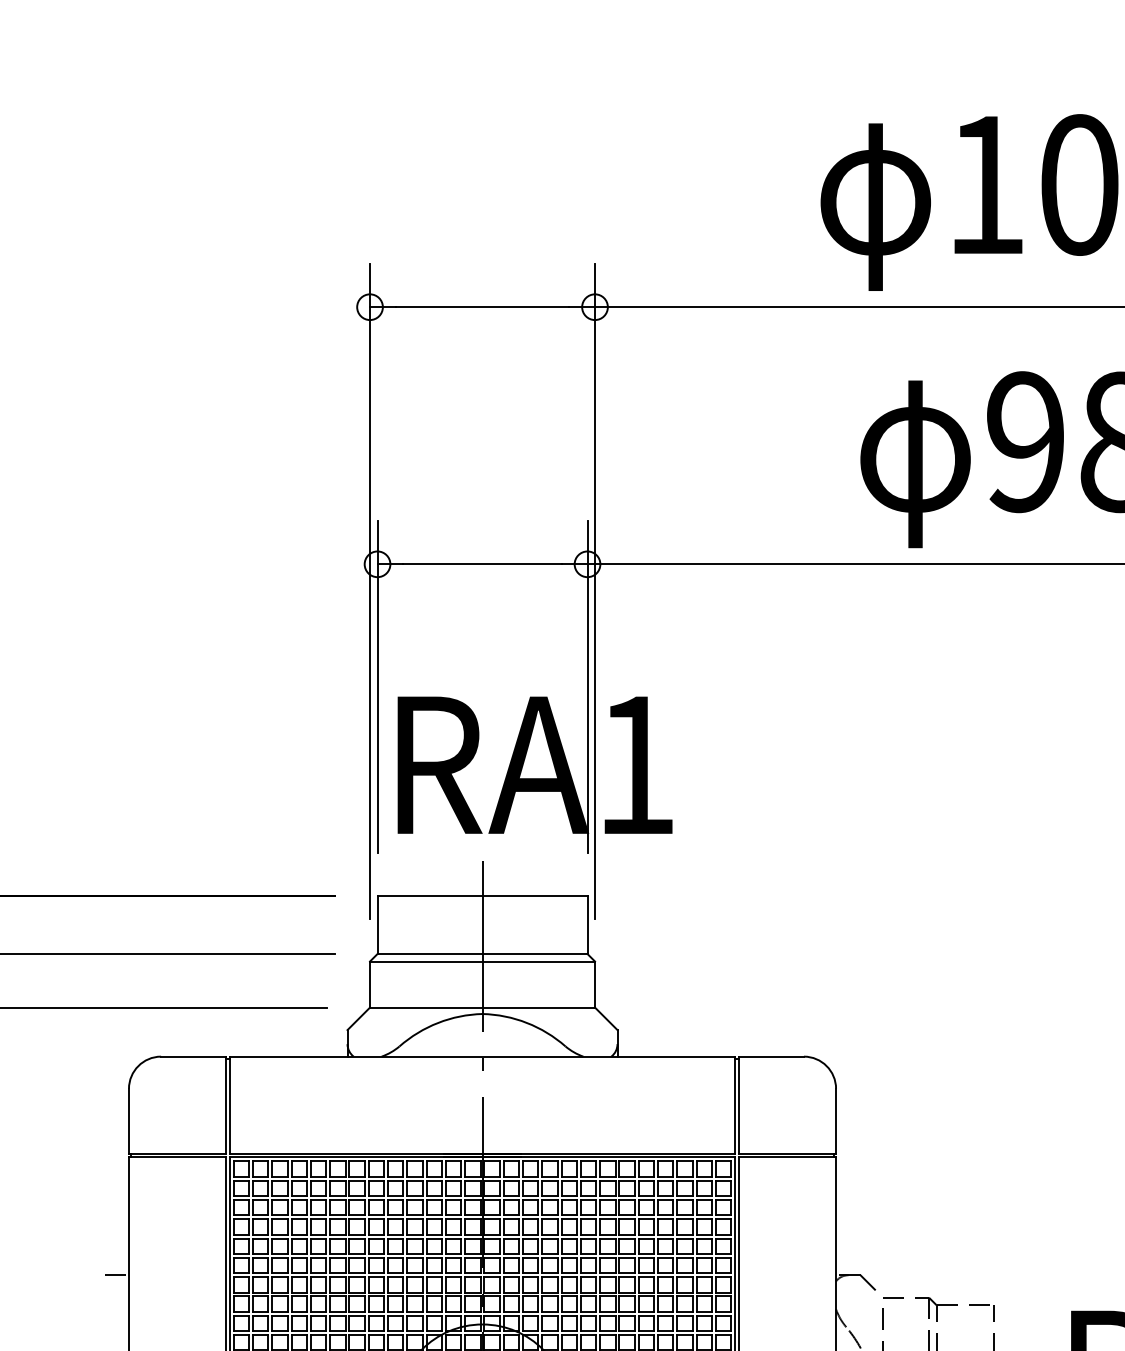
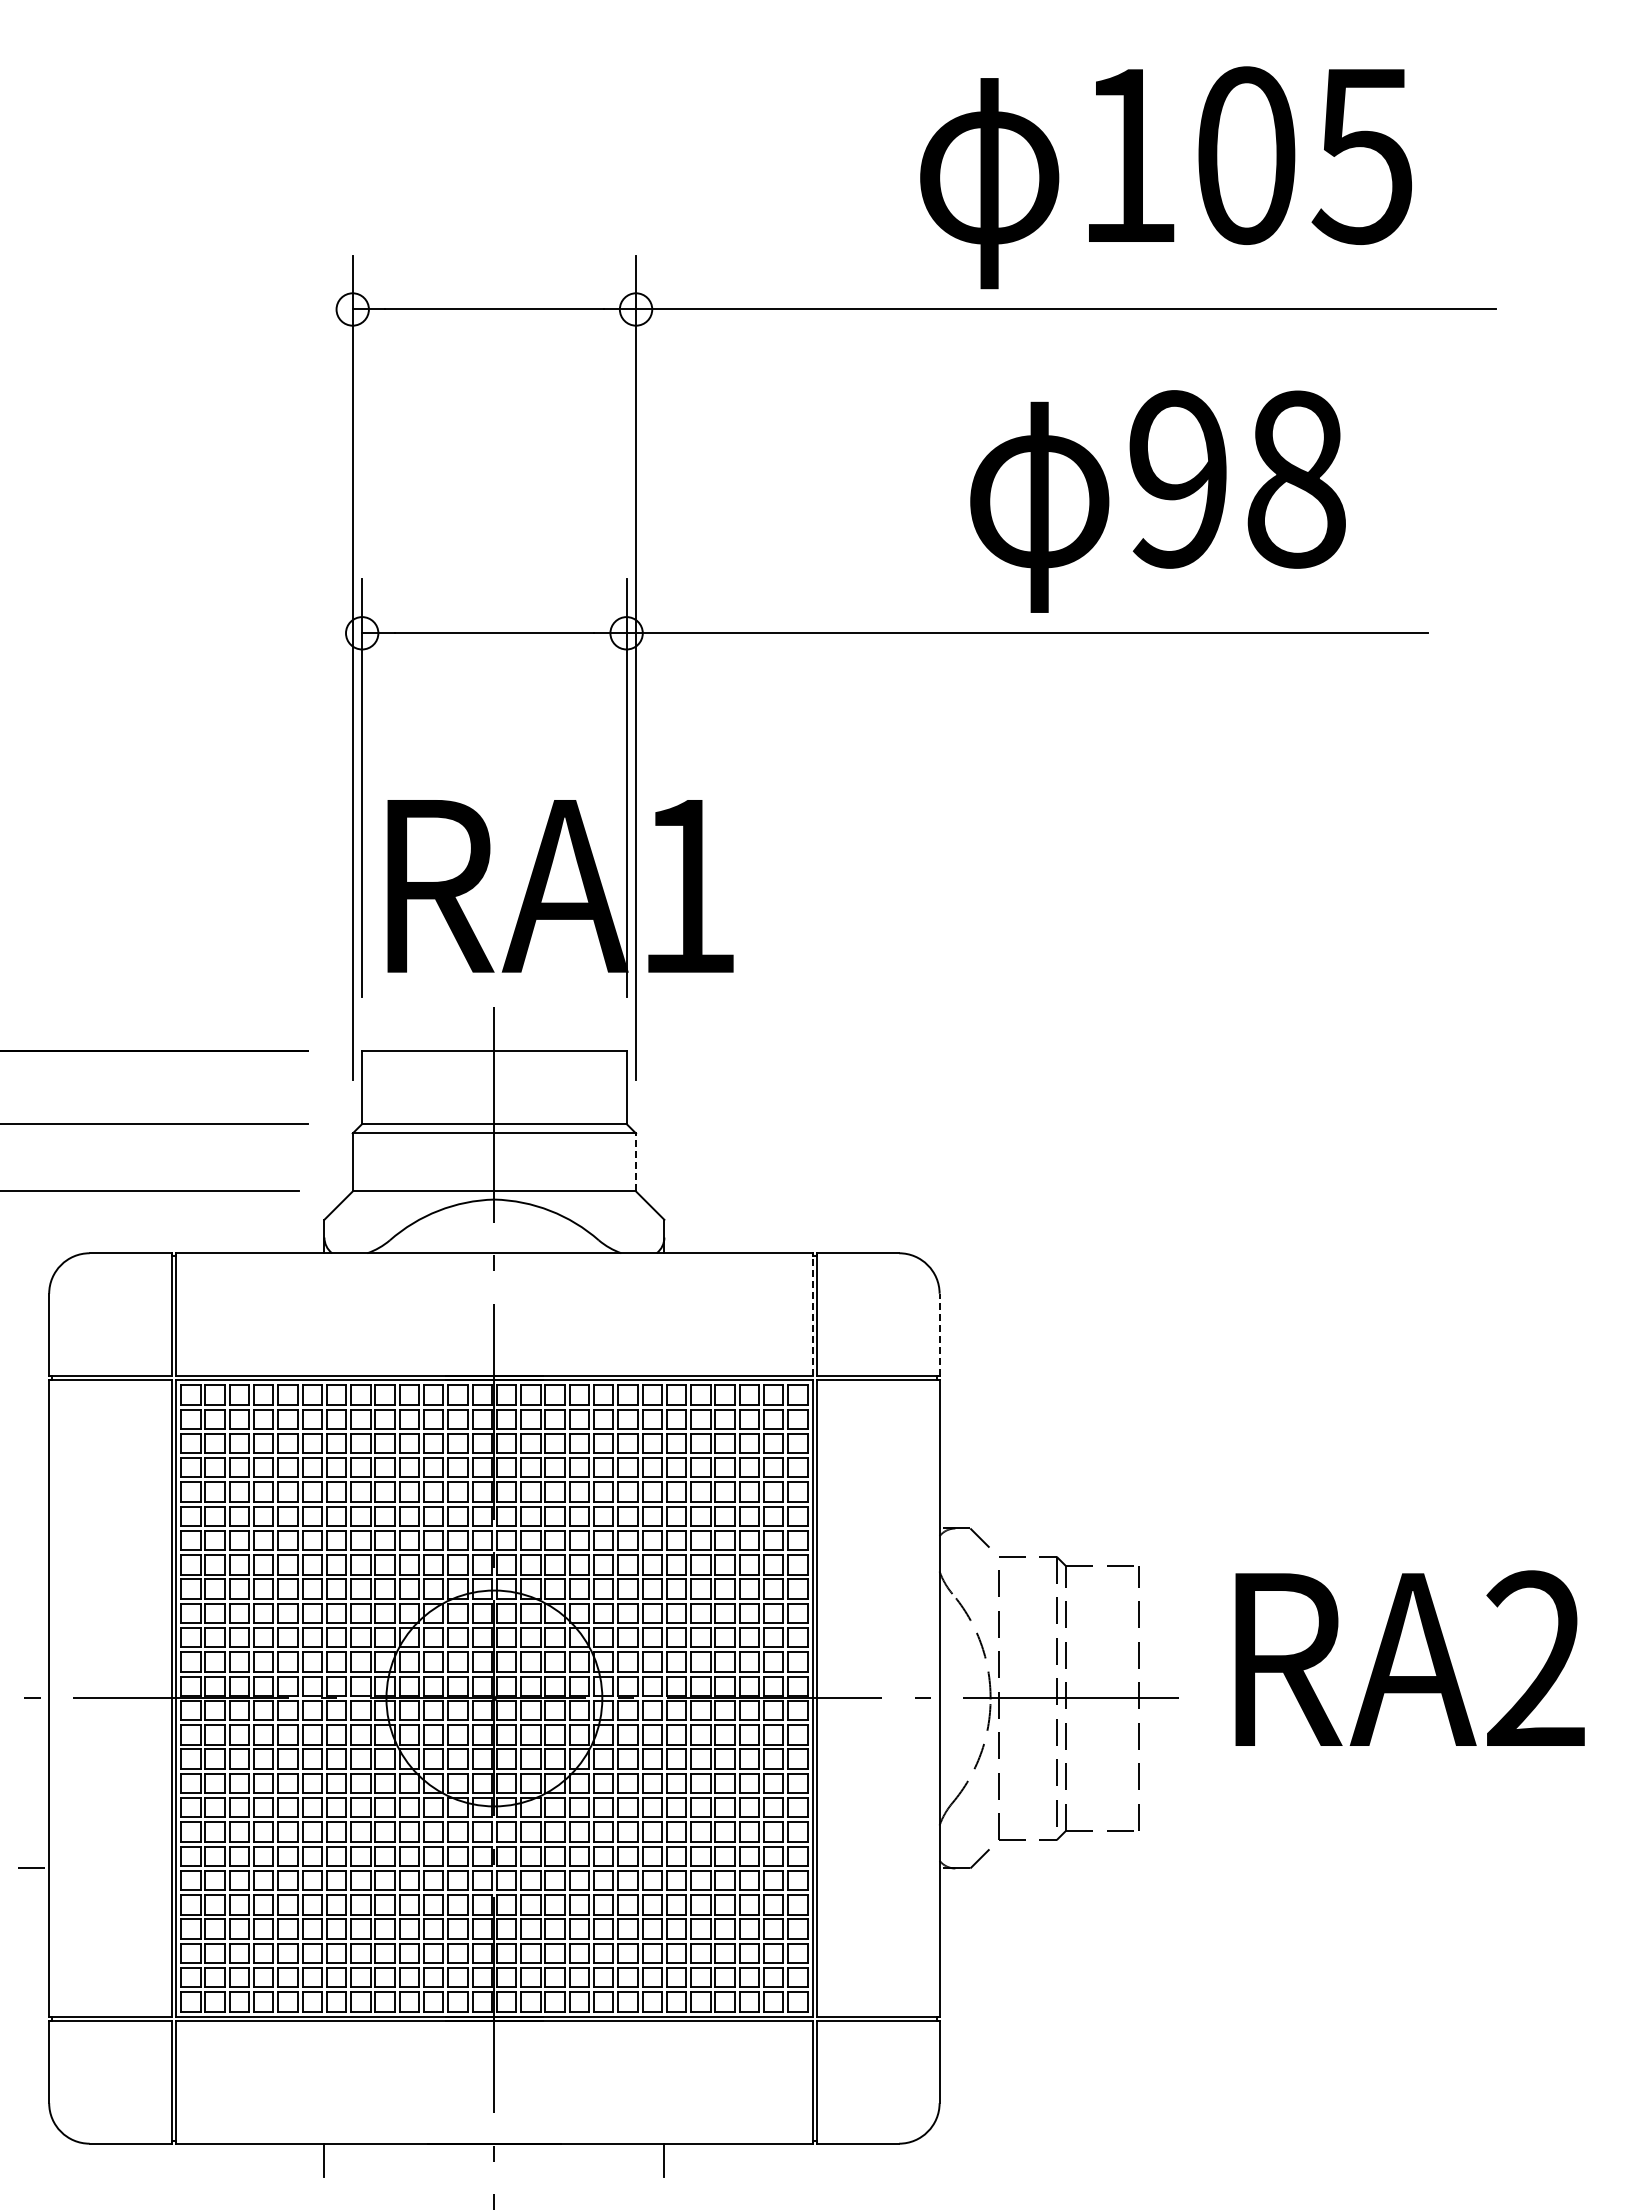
line: (595, 983) -> (636, 1161), solid -> dashed
line: (735, 1105) -> (812, 1314), solid -> dashed
line: (835, 1121) -> (939, 1334), solid -> dashed
line: (116, 1275) -> (33, 1528), removed

